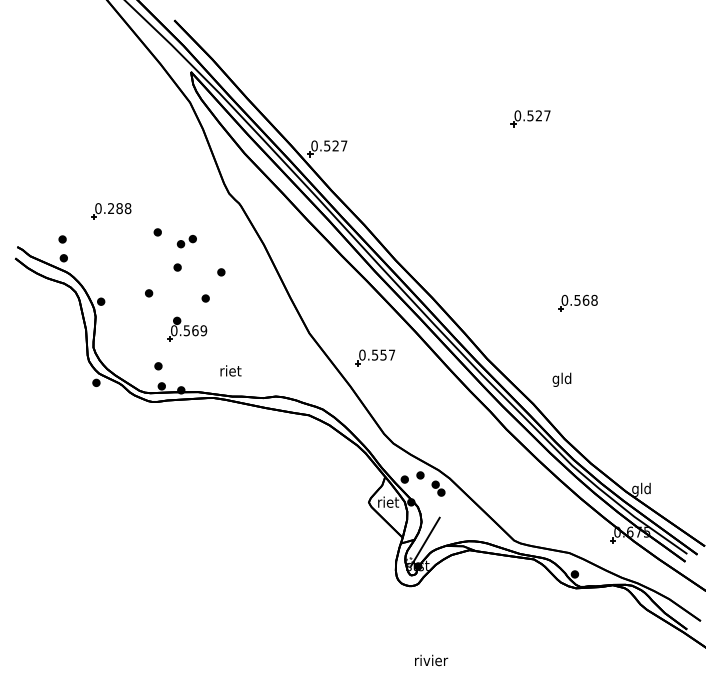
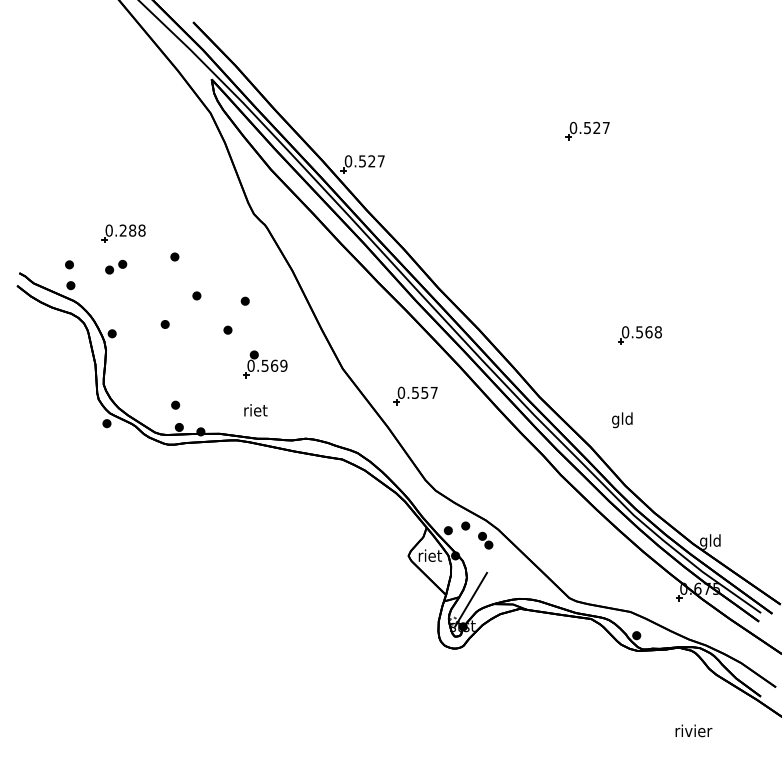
part: (187, 240) -> (116, 266), moved
part: (187, 329) -> (265, 364), moved
text: (431, 660) -> (693, 730), moved

